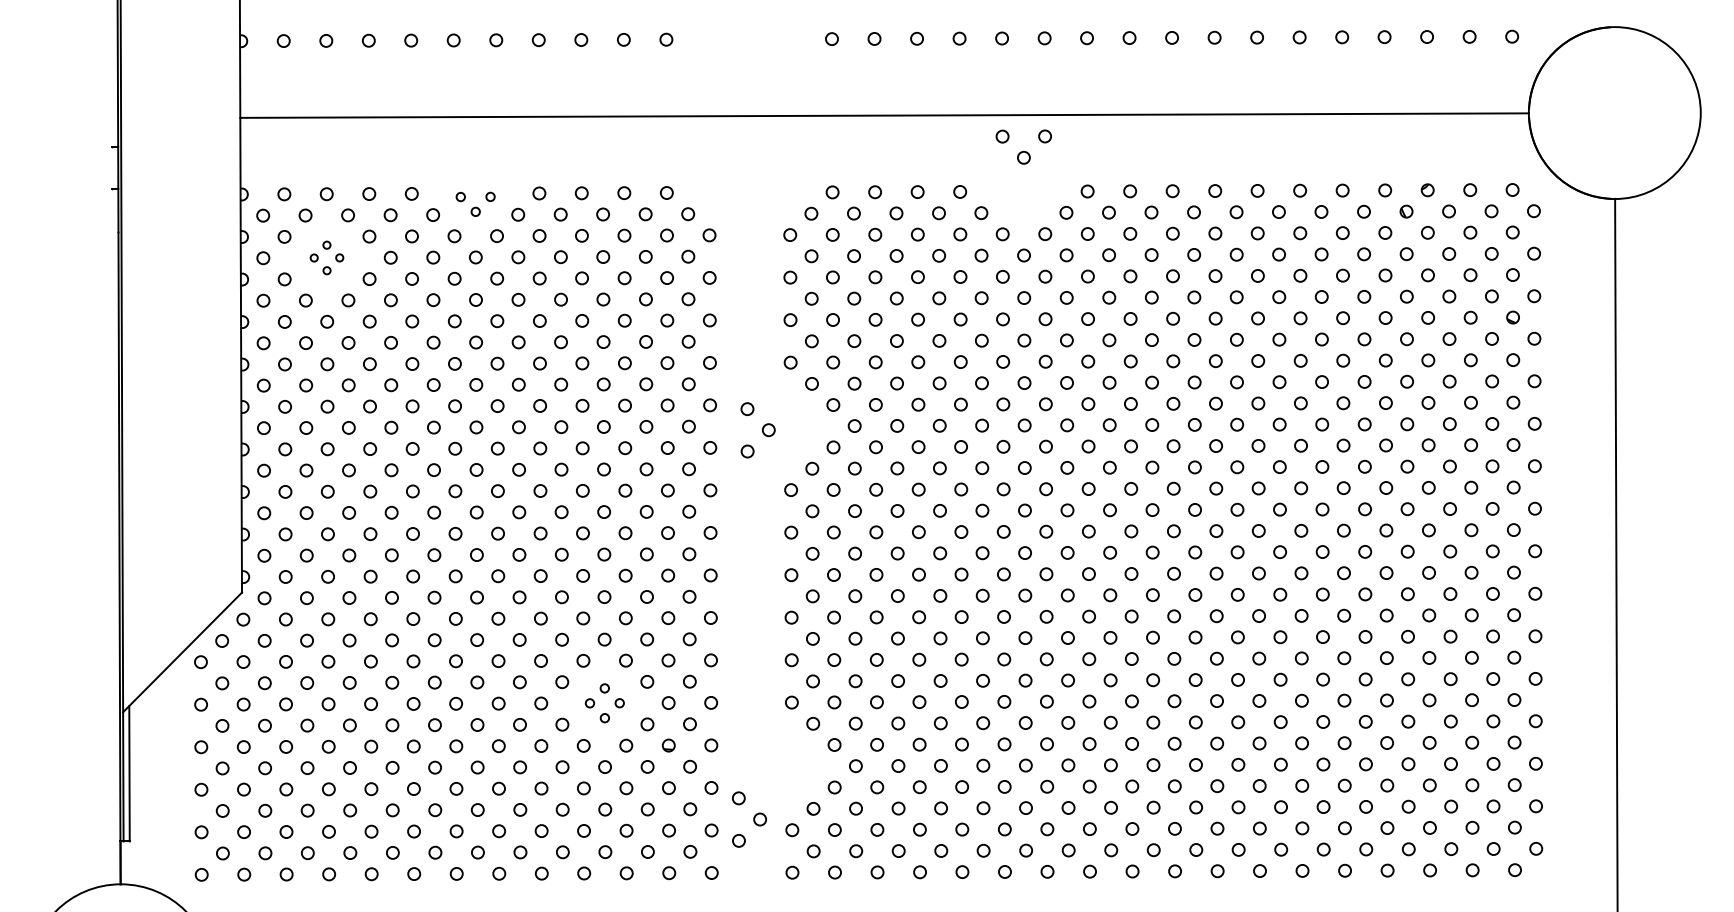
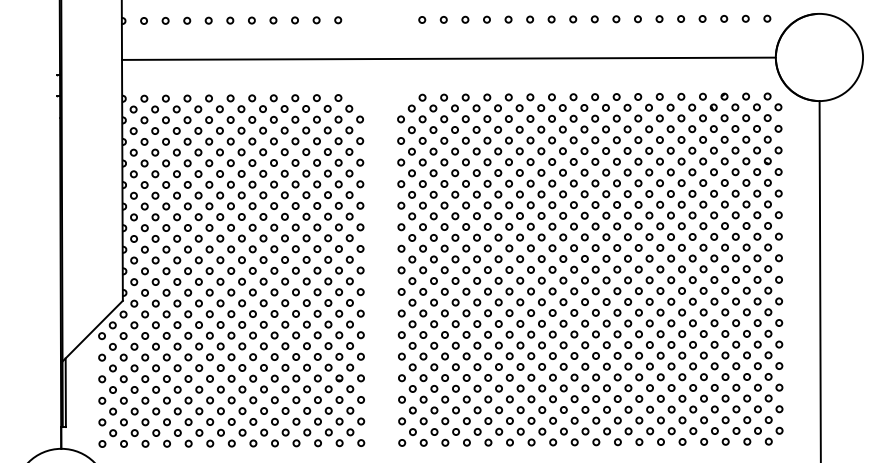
part: (1023, 146) -> (519, 102), moved
part: (475, 203) -> (241, 103), size x1.43
part: (326, 256) -> (165, 130), size x1.67
part: (757, 430) -> (406, 216), moved
part: (603, 702) -> (306, 356), size x1.43
part: (749, 818) -> (407, 388), moved

